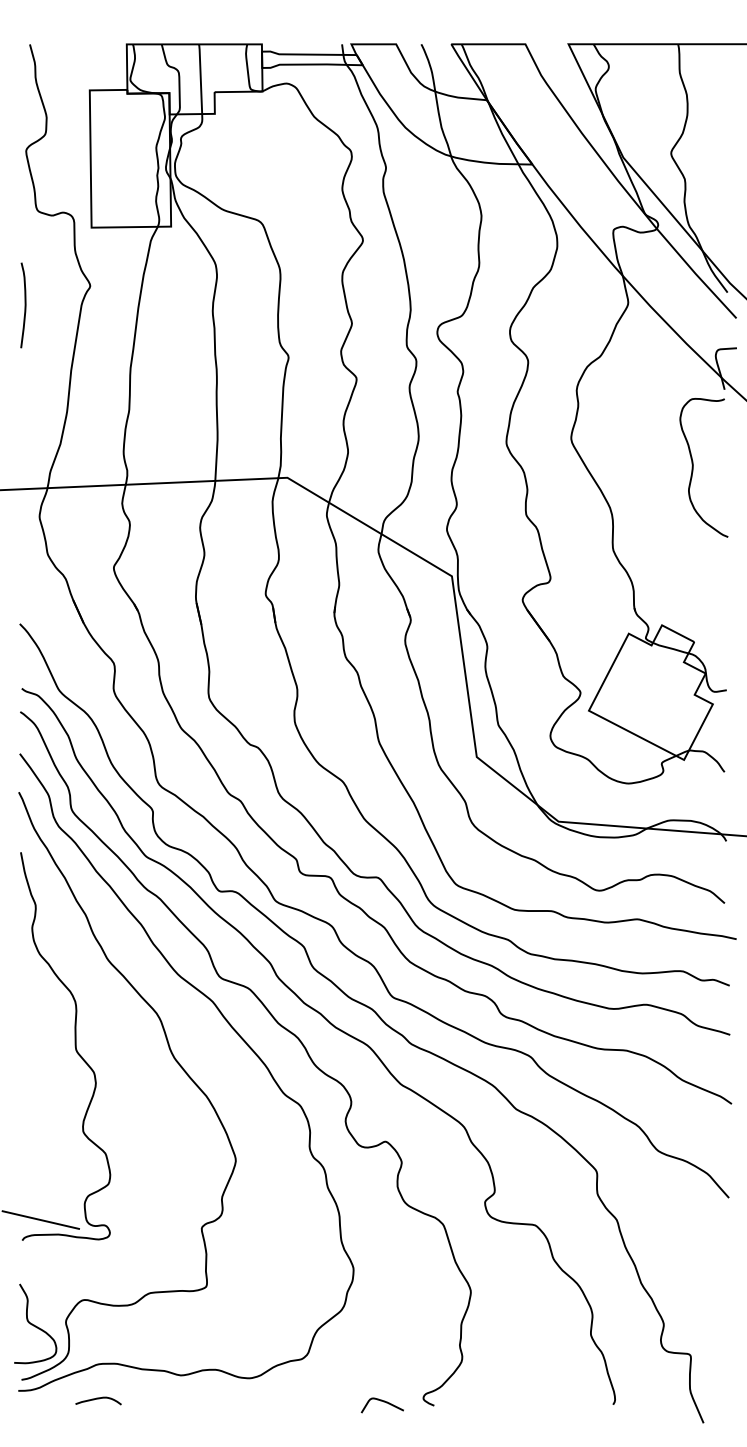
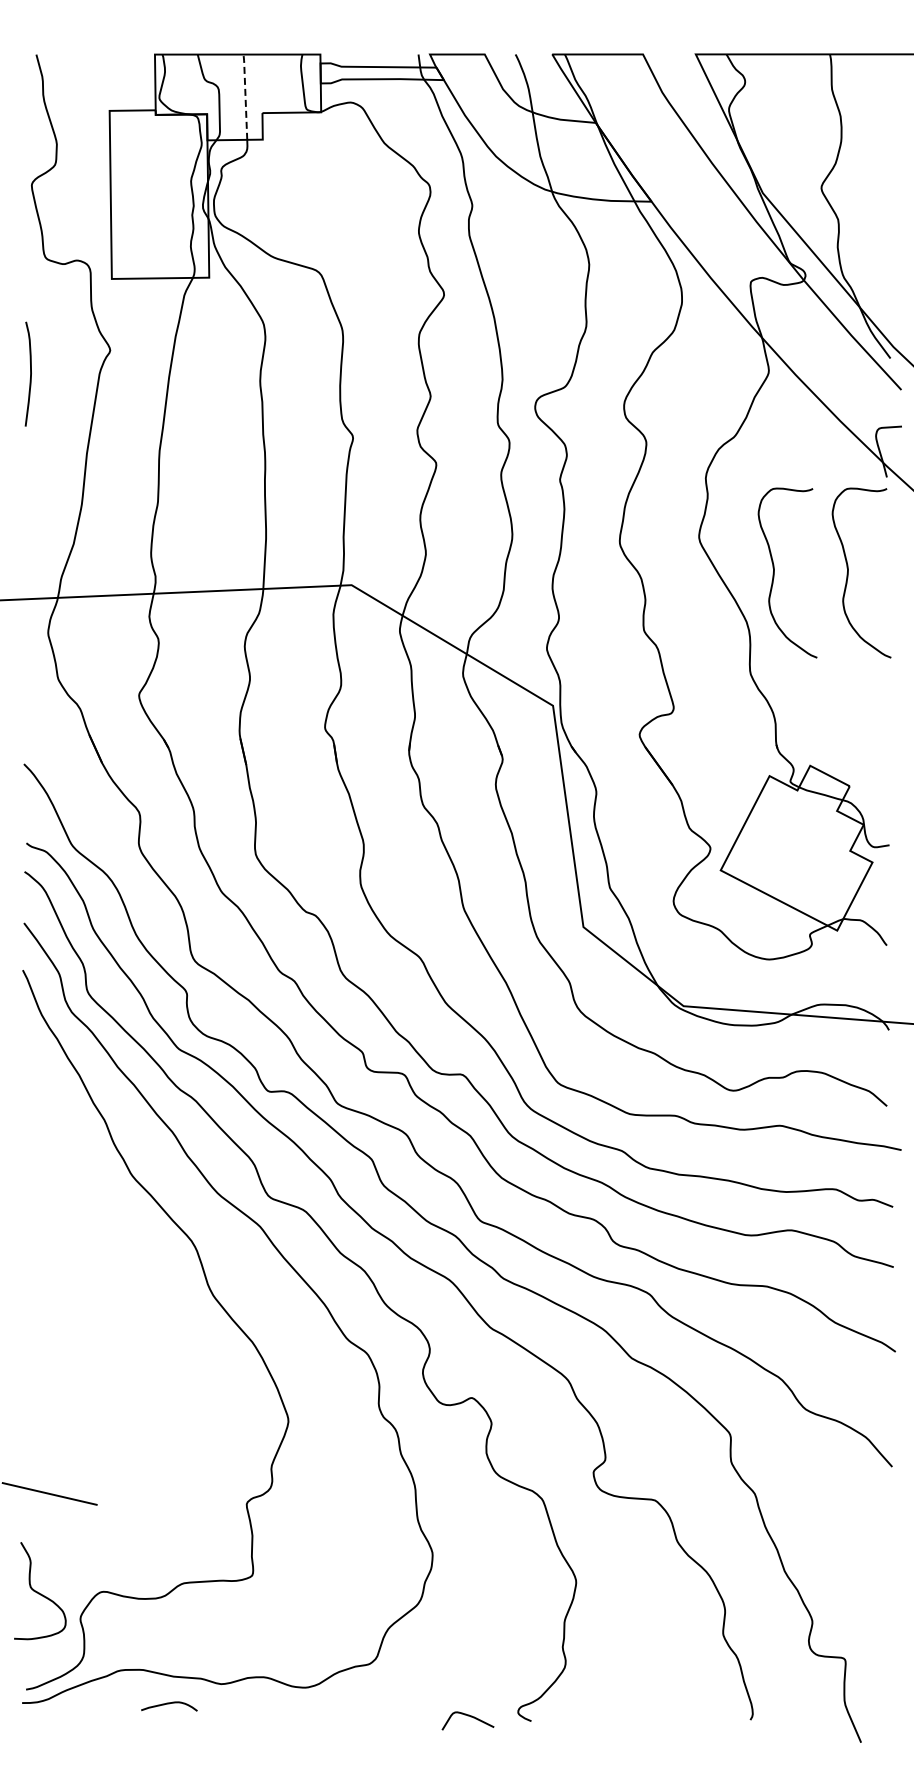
line: (200, 77) -> (245, 95), solid -> dashed
curve: (632, 467) -> (774, 572), added
curve: (74, 1046) -> (91, 1281), removed
curve: (34, 1325) -> (39, 1592), moved
curve: (98, 1399) -> (169, 1704), moved

